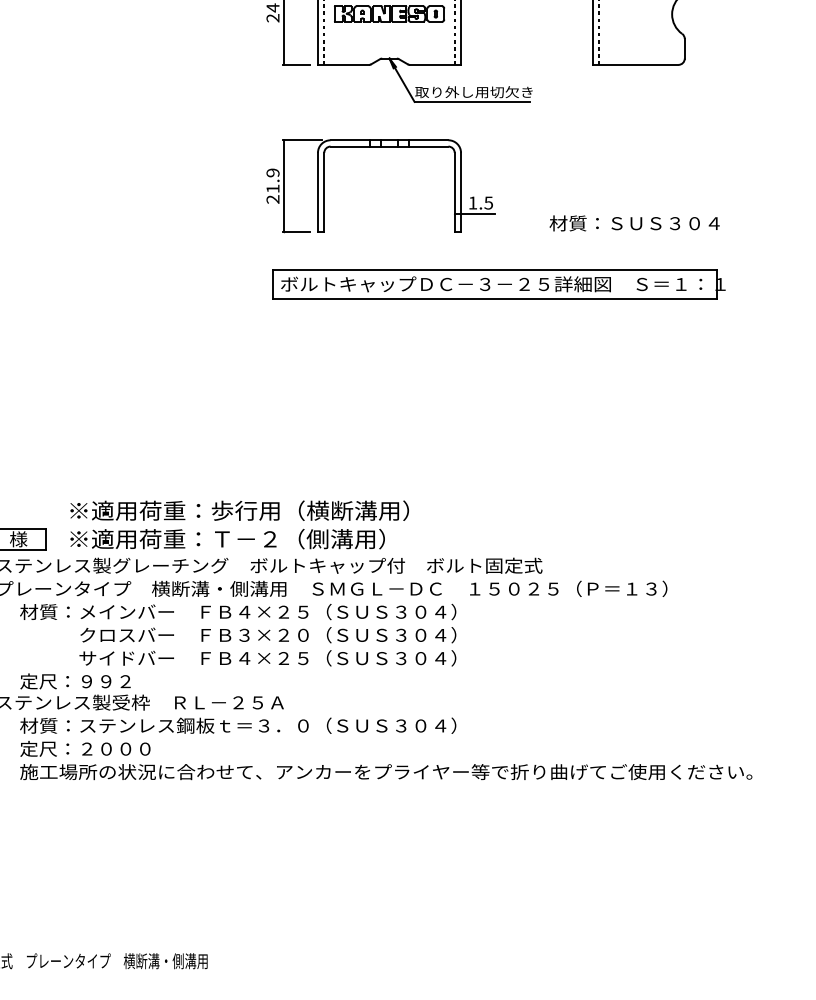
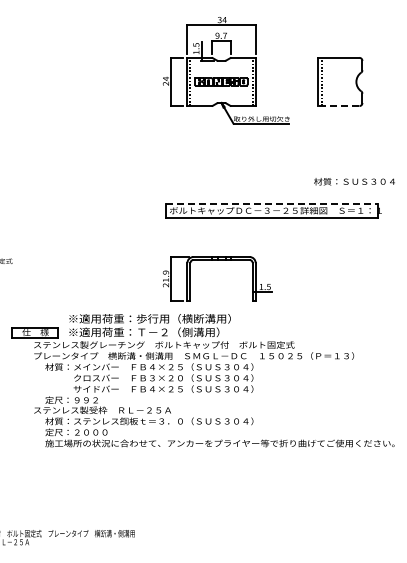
line: (634, 65) -> (338, 106), solid -> dashed
part: (380, 147) -> (217, 260), moved
text: (634, 223) -> (354, 181), moved
line: (494, 269) -> (271, 203), solid -> dashed

